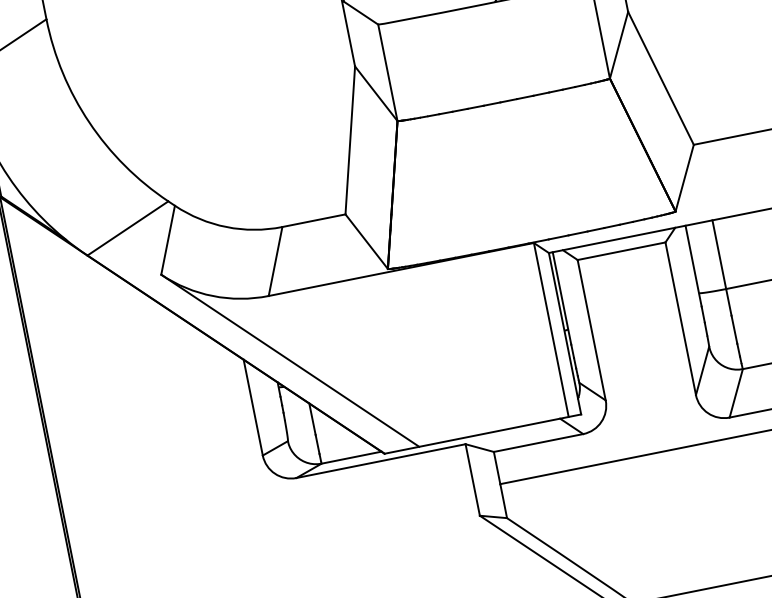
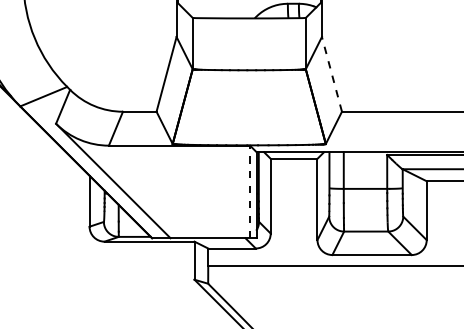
line: (660, 78) -> (331, 74), solid -> dashed
line: (551, 328) -> (250, 191), solid -> dashed

